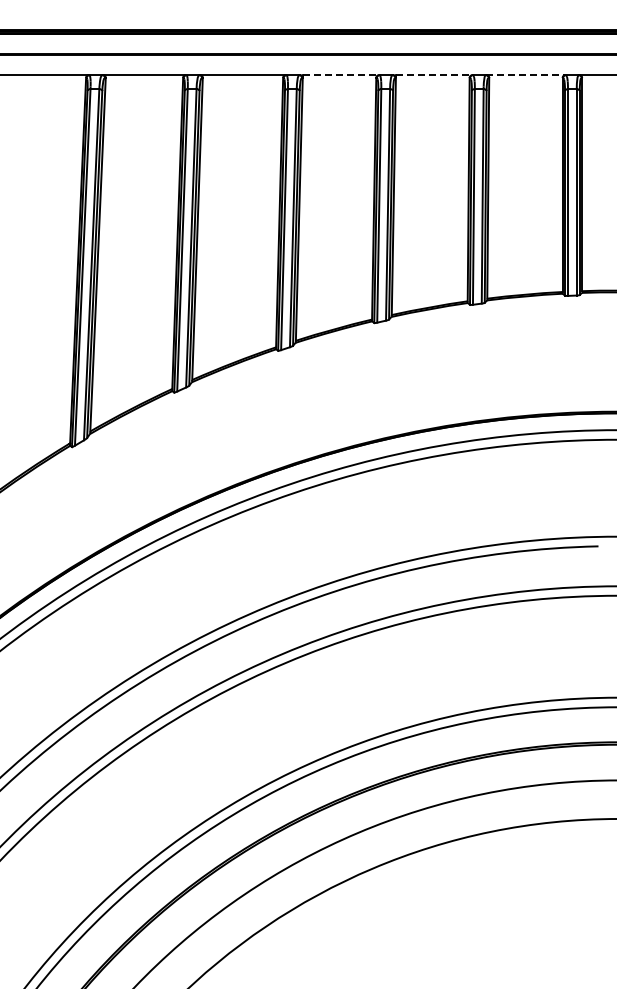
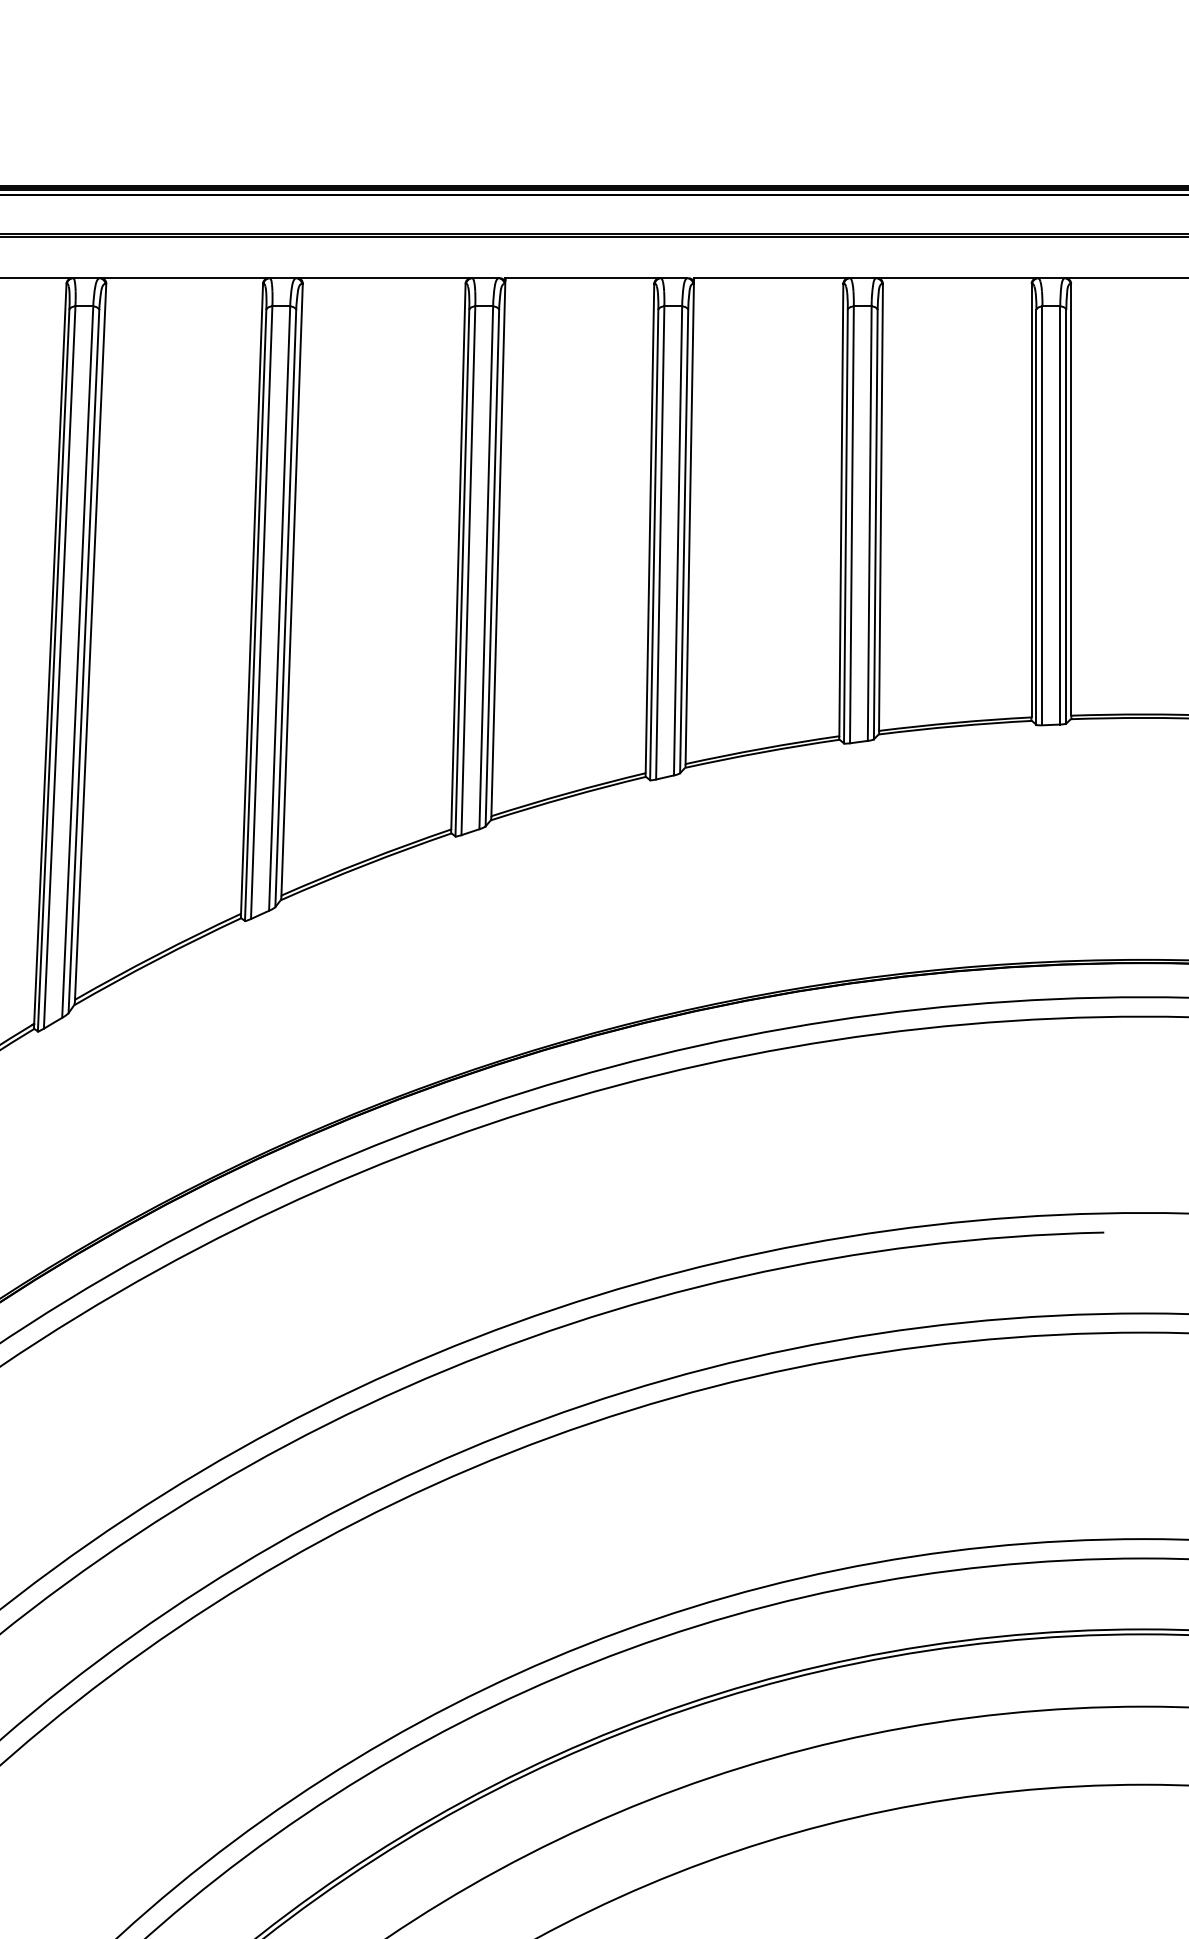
line: (341, 75) -> (583, 278), dashed -> solid
line: (434, 75) -> (772, 278), dashed -> solid
line: (526, 75) -> (958, 278), dashed -> solid

